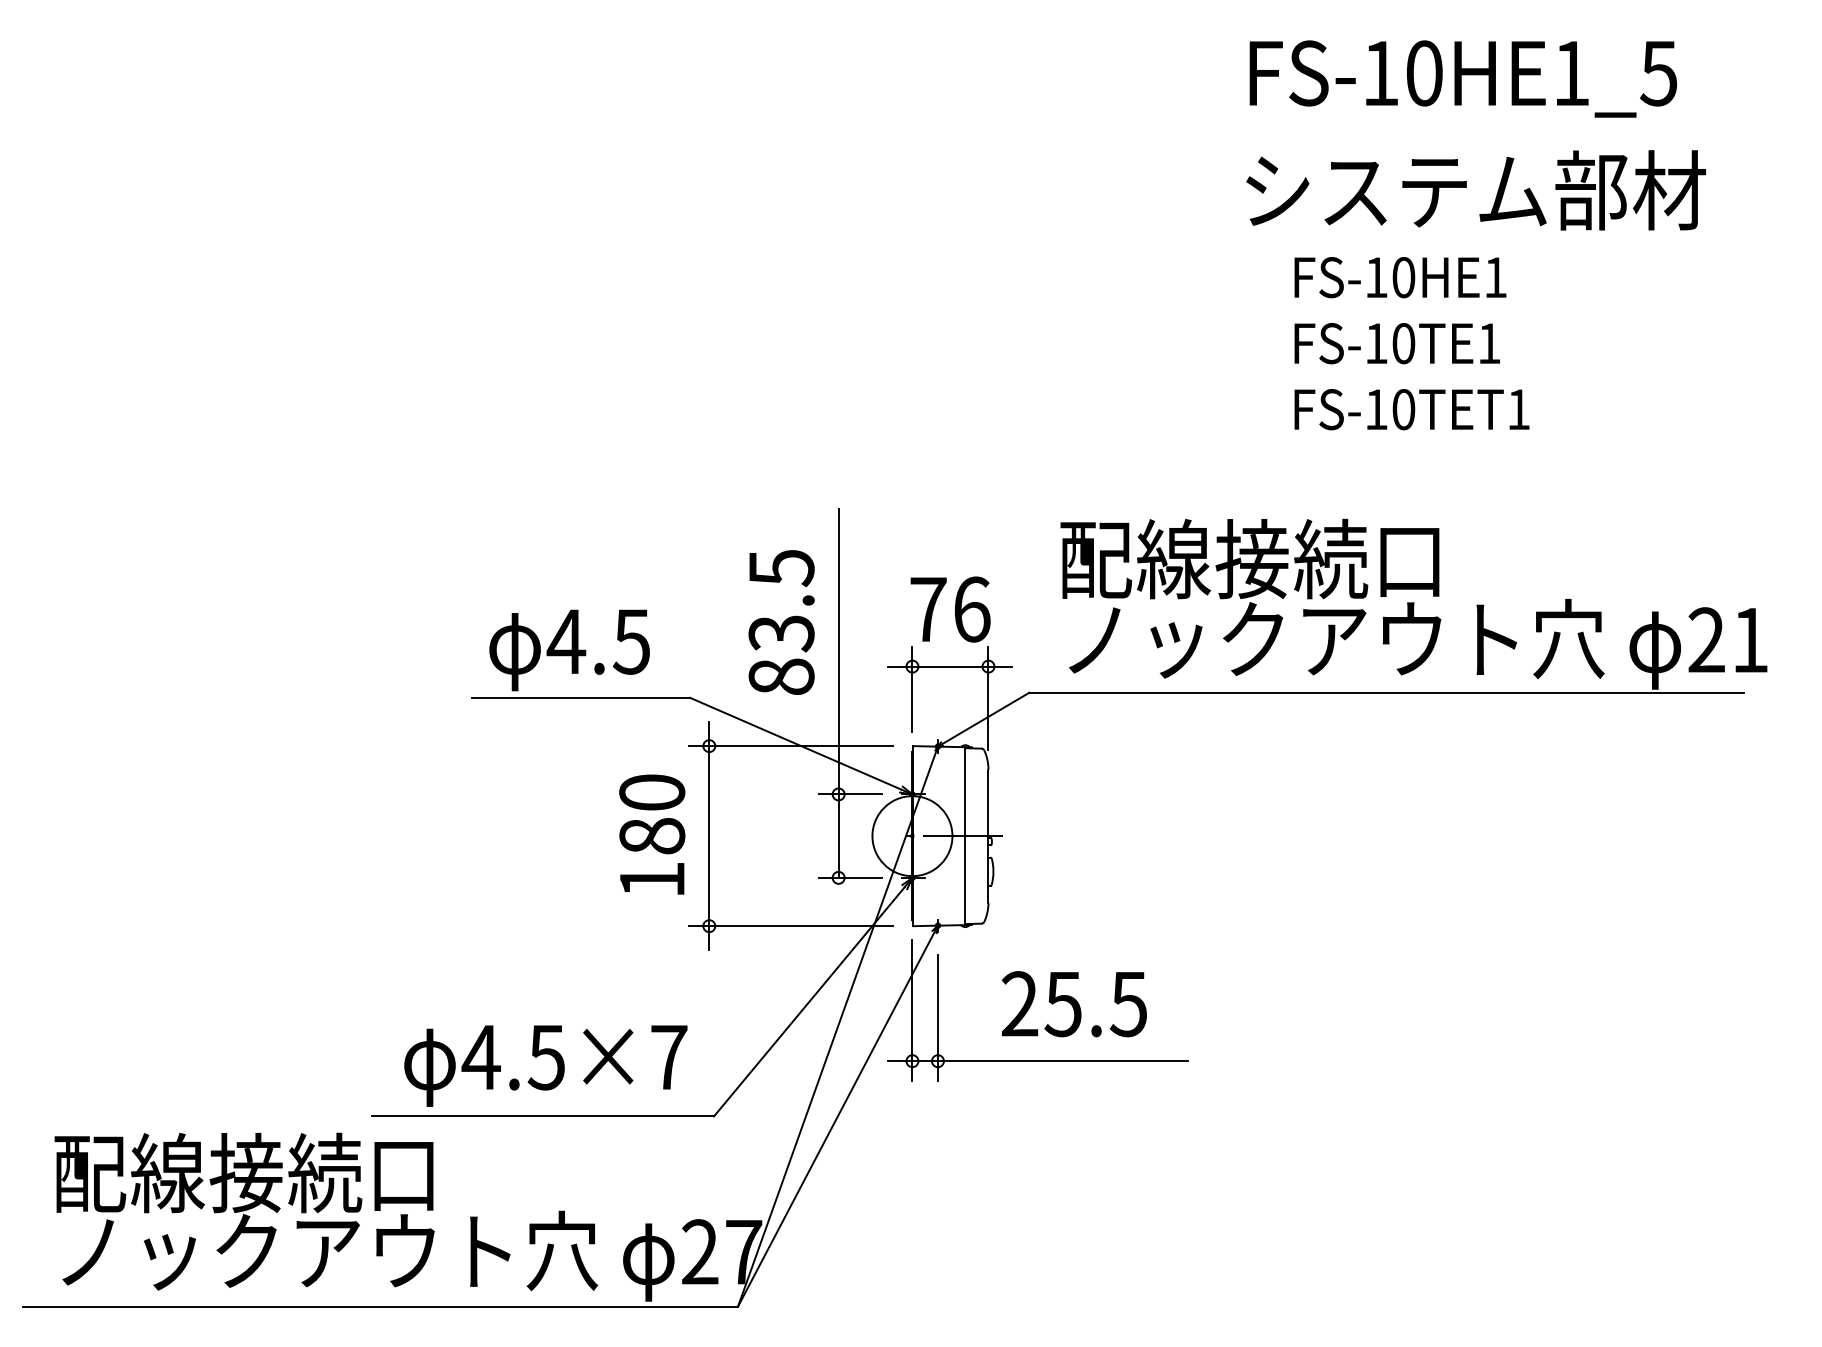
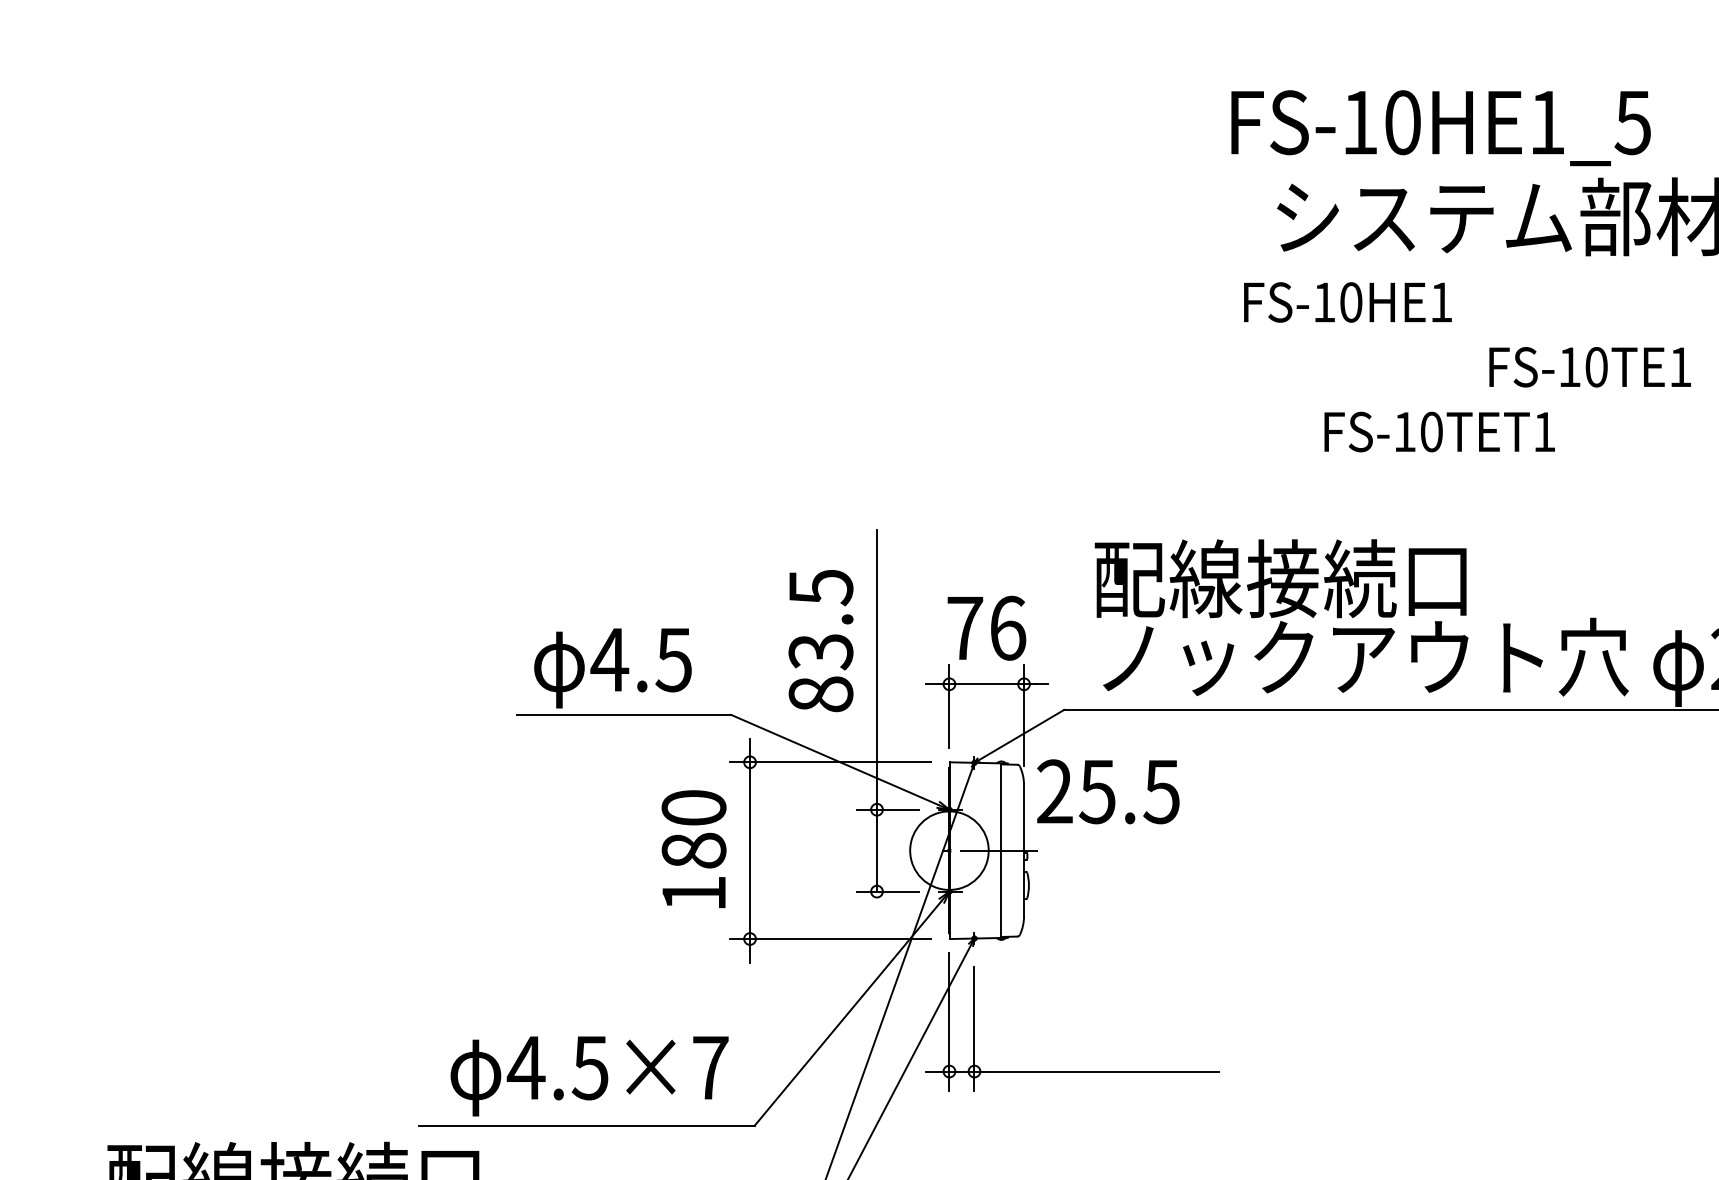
text: (1462, 78) -> (1440, 127), moved
text: (1400, 277) -> (1347, 302), moved
text: (1396, 343) -> (1589, 367), moved
text: (1073, 1004) -> (1107, 792), moved

